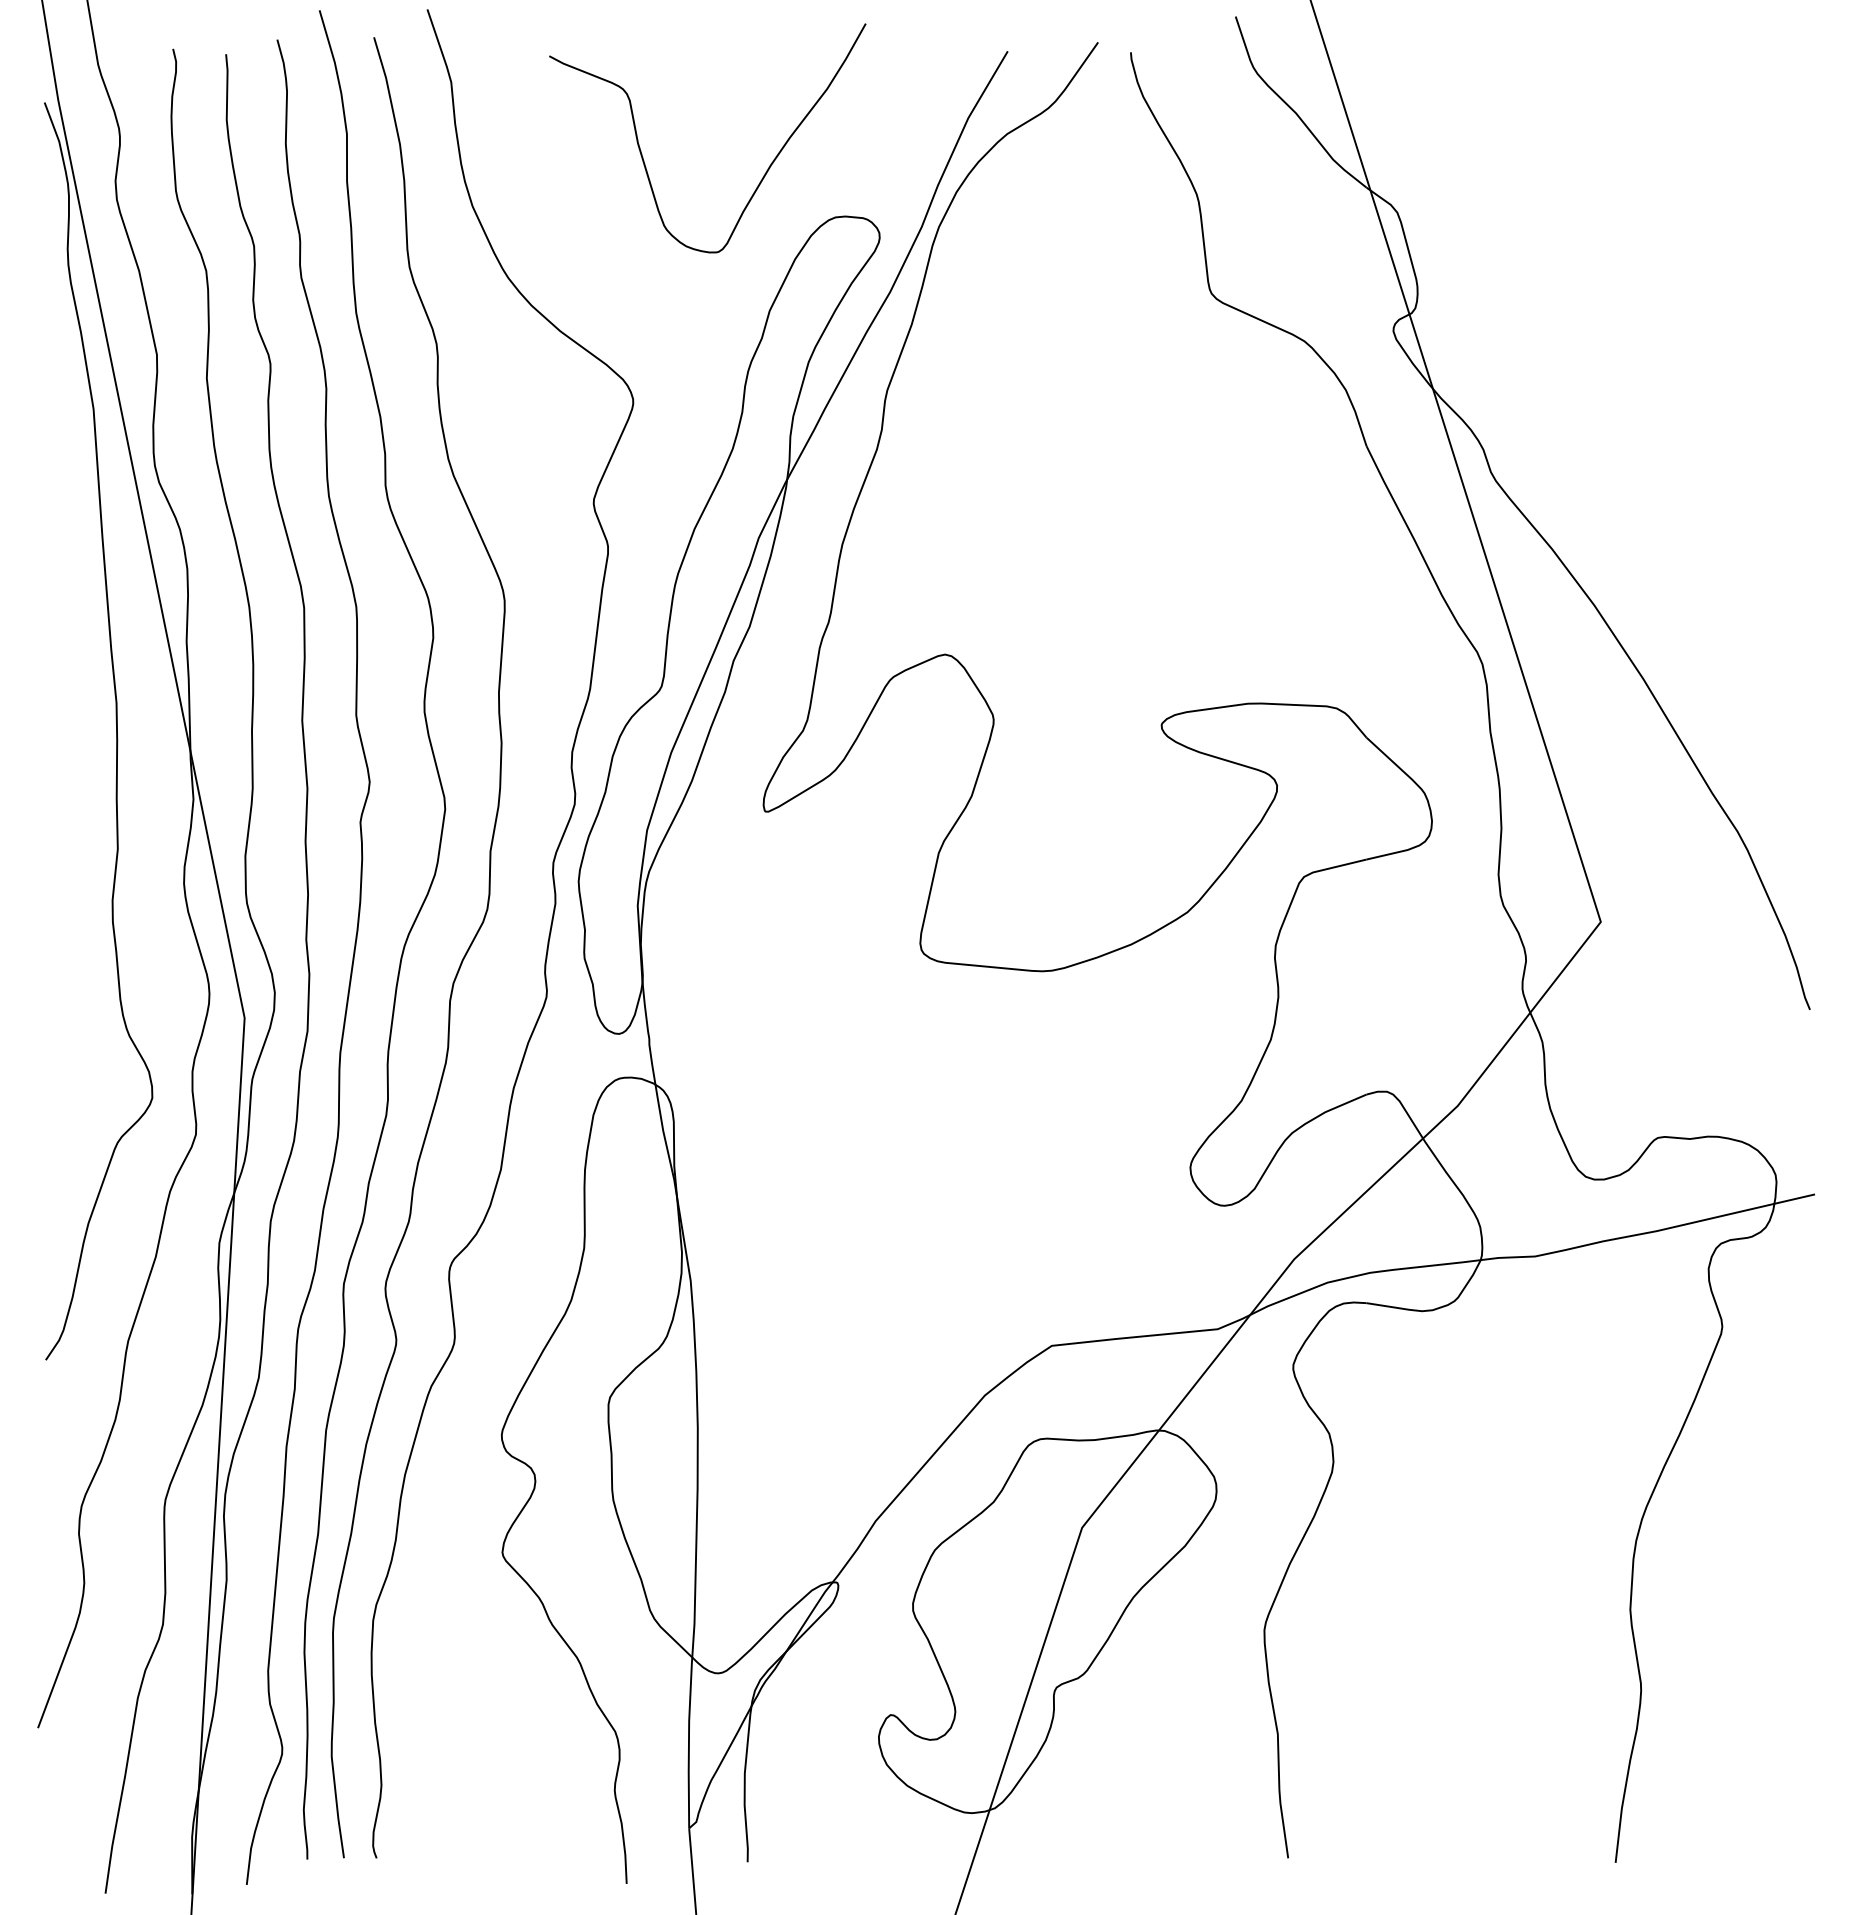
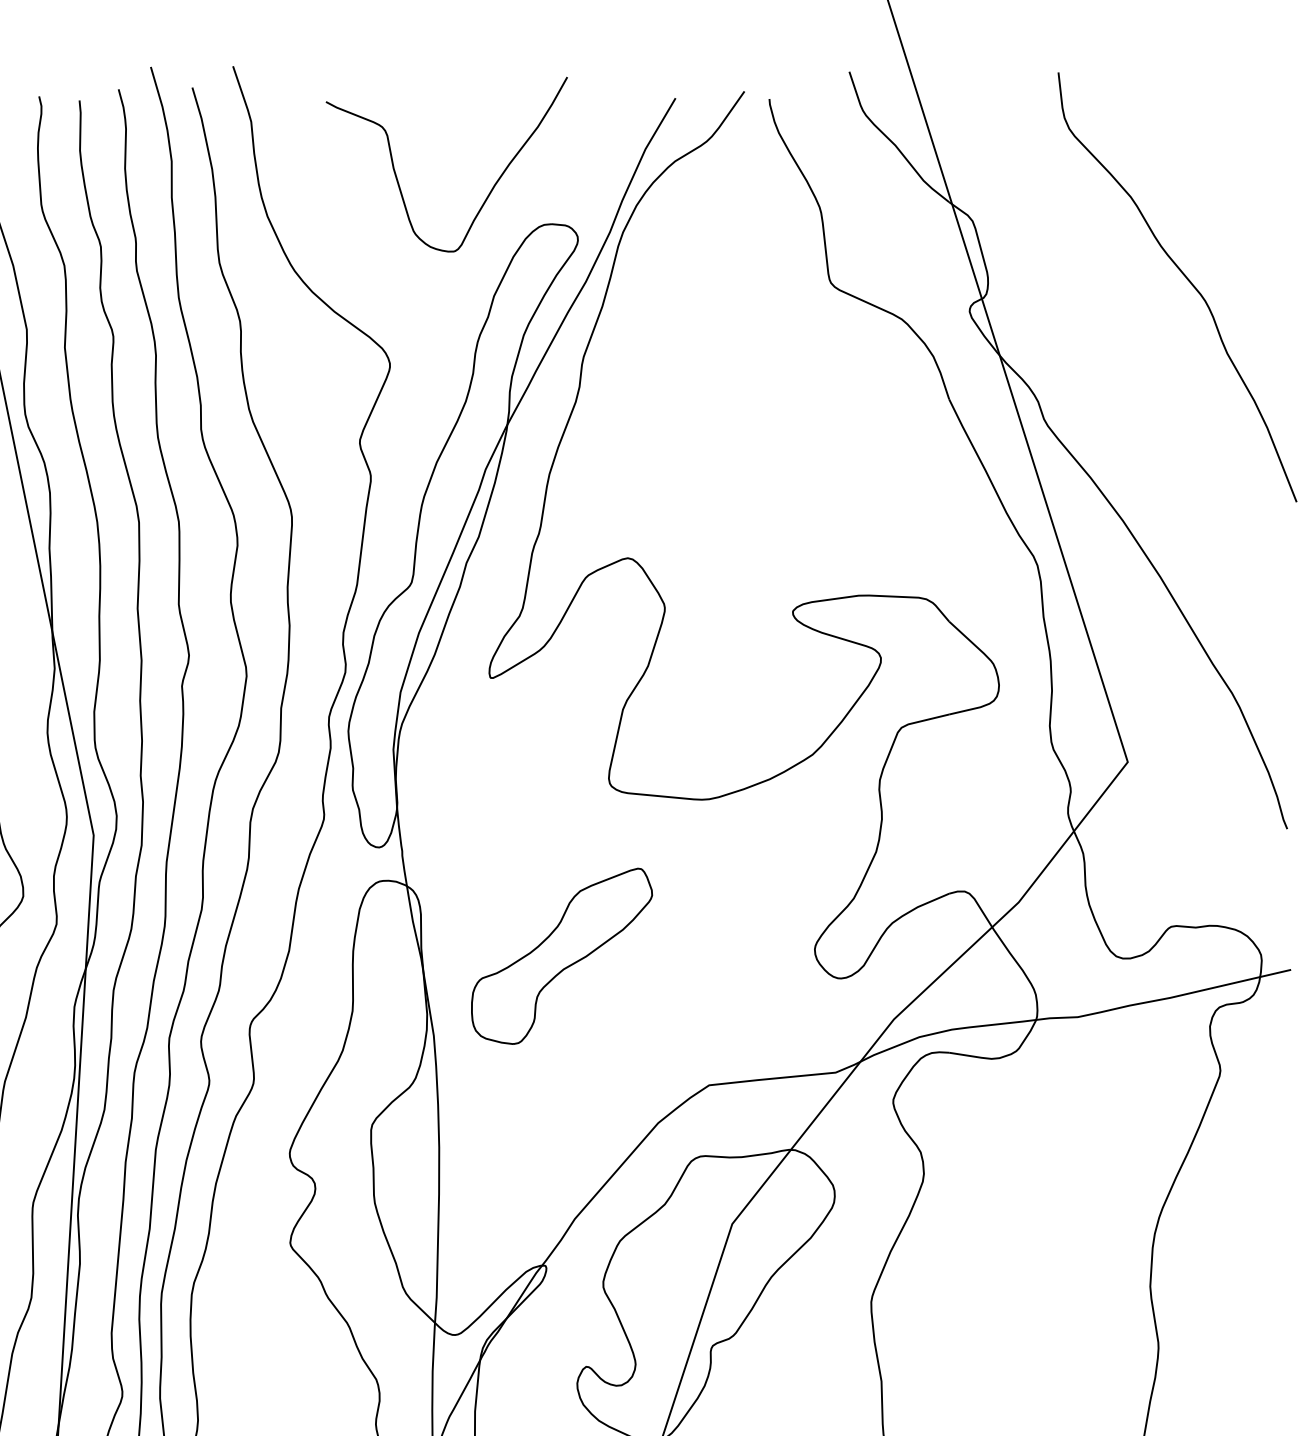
curve: (1679, 290) -> (1187, 280), added
part: (858, 1176) -> (561, 956), added

